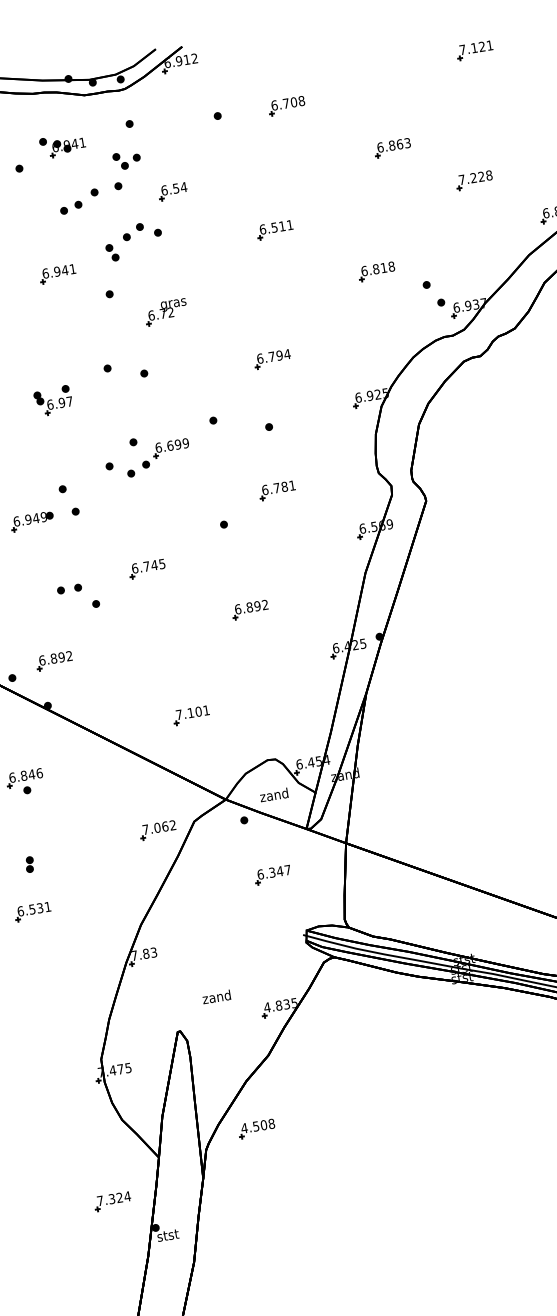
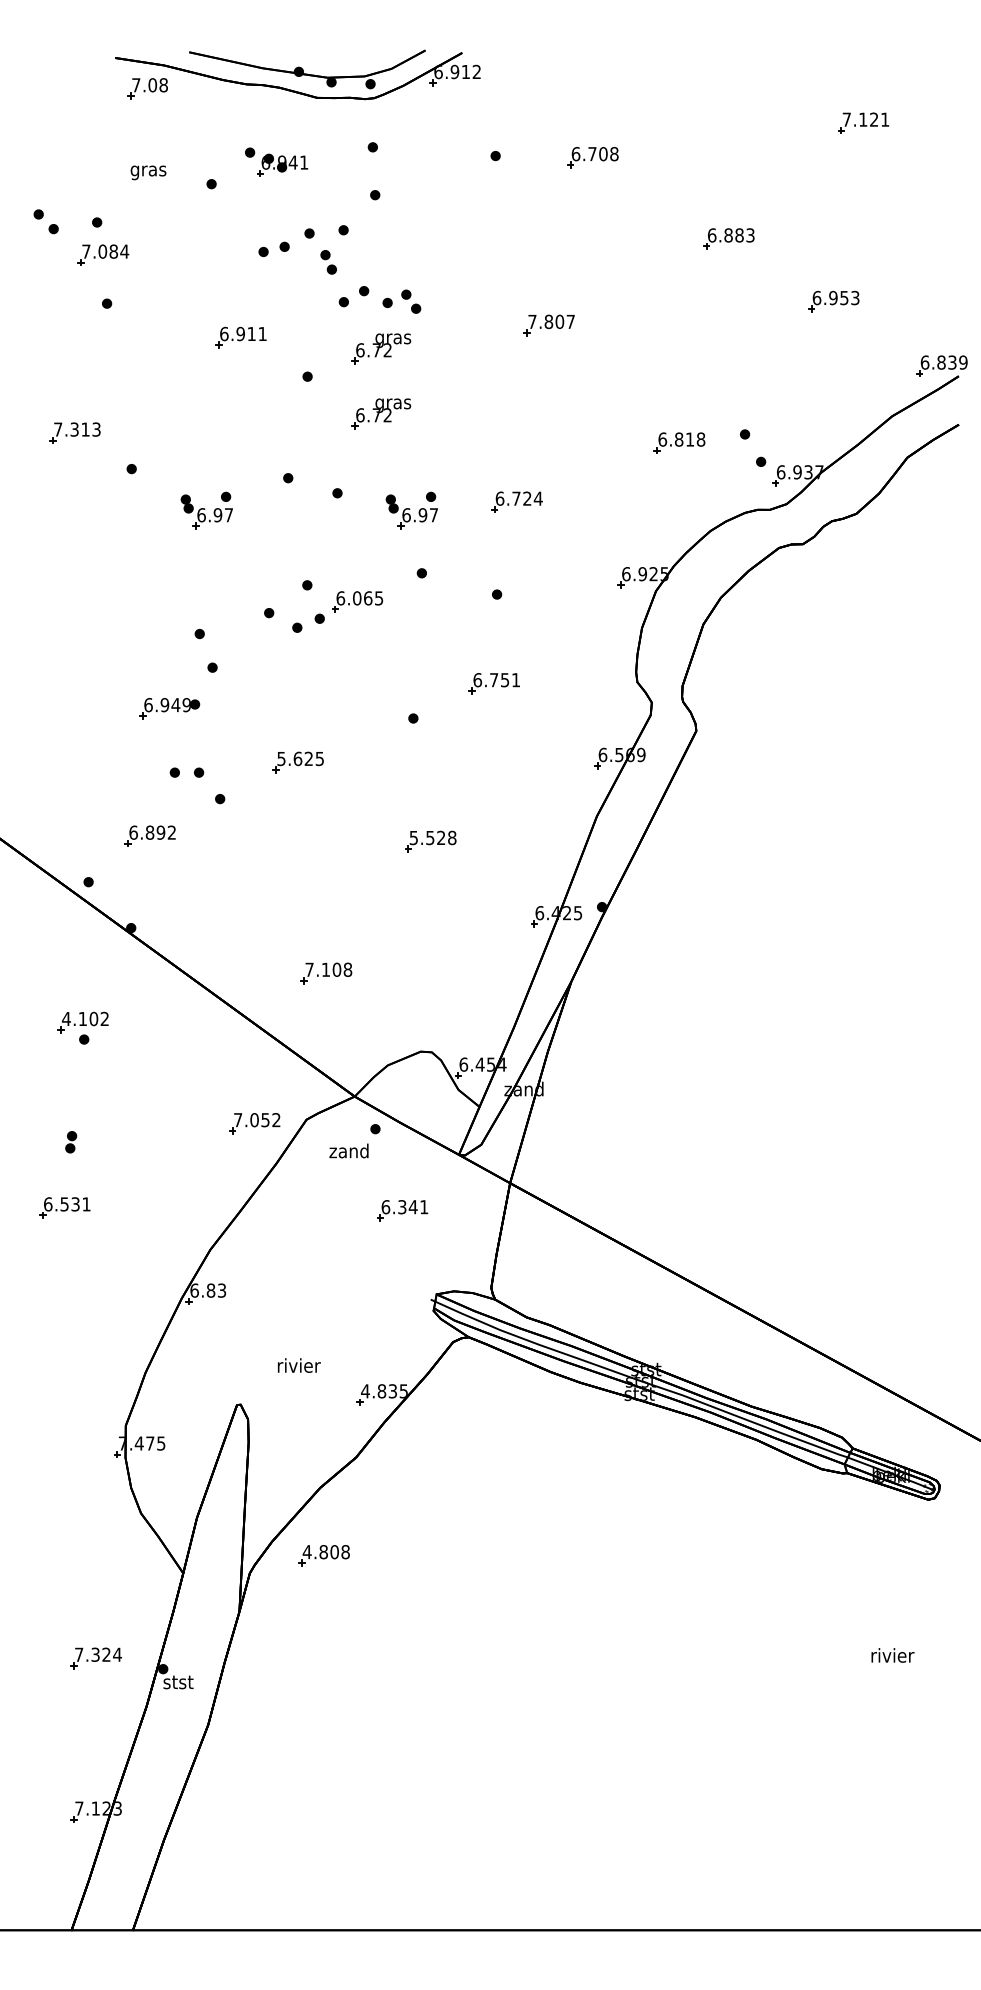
text: (399, 144) -> (739, 235), 6.863 -> 6.883
part: (120, 161) -> (411, 301), moved
text: (475, 177) -> (835, 297), 7.228 -> 6.953
part: (173, 191) -> (417, 249), removed
text: (276, 227) -> (551, 321), 6.511 -> 7.807
part: (112, 252) -> (328, 262), moved
part: (158, 265) -> (381, 348), added
text: (64, 270) -> (251, 333), 6.941 -> 6.911
part: (376, 271) -> (679, 442), moved
text: (279, 355) -> (527, 498), 6.794 -> 6.724
part: (198, 377) -> (411, 510), added
text: (178, 444) -> (368, 598), 6.699 -> 6.065
text: (284, 487) -> (504, 680), 6.781 -> 6.751
part: (32, 521) -> (169, 708), moved
text: (144, 566) -> (295, 758), 6.745 -> 5.625
text: (251, 606) -> (432, 837), 6.892 -> 5.528
part: (53, 660) -> (149, 835), moved
text: (206, 710) -> (347, 969), 7.101 -> 7.108
text: (25, 775) -> (85, 1018), 6.846 -> 4.102
text: (273, 794) -> (348, 1150), moved
text: (165, 826) -> (265, 1120), 7.062 -> 7.052
text: (288, 870) -> (424, 1207), 6.347 -> 6.341
text: (134, 955) -> (194, 1290), 7.83 -> 6.83
text: (216, 996) -> (298, 1365), zand -> rivier
text: (256, 1126) -> (323, 1552), 4.508 -> 4.808
part: (112, 1201) -> (95, 1658), moved

